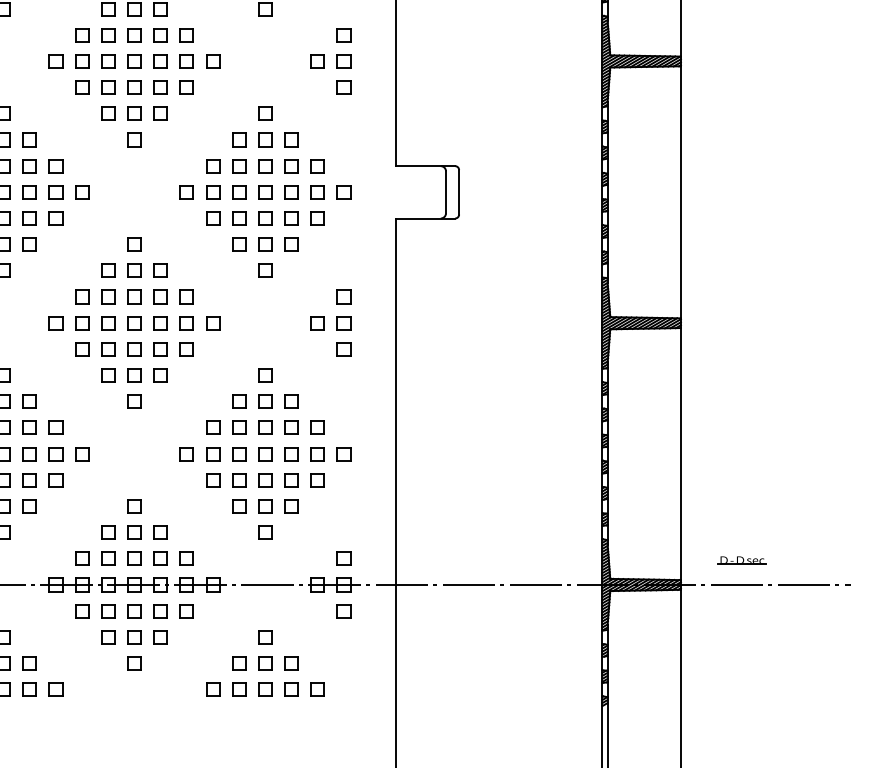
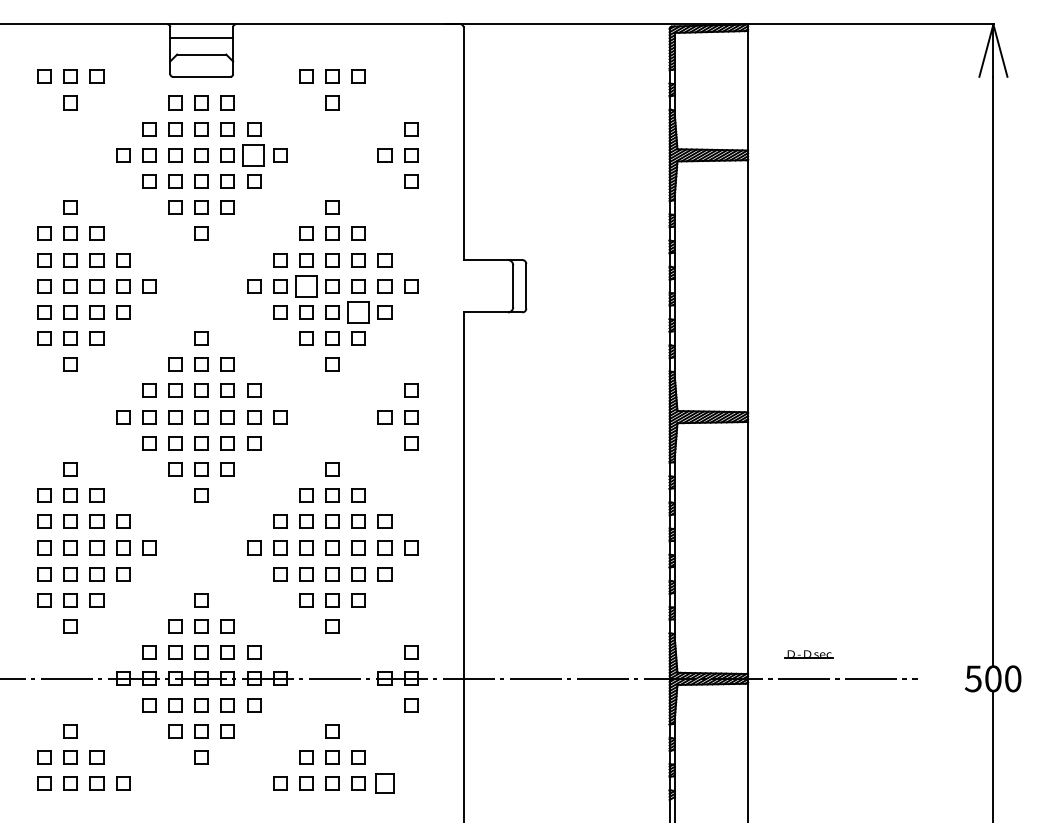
part: (187, 61) -> (254, 155), size x1.6
part: (239, 192) -> (306, 286), size x1.6
part: (291, 218) -> (358, 312), size x1.6
part: (317, 689) -> (384, 783), size x1.4

